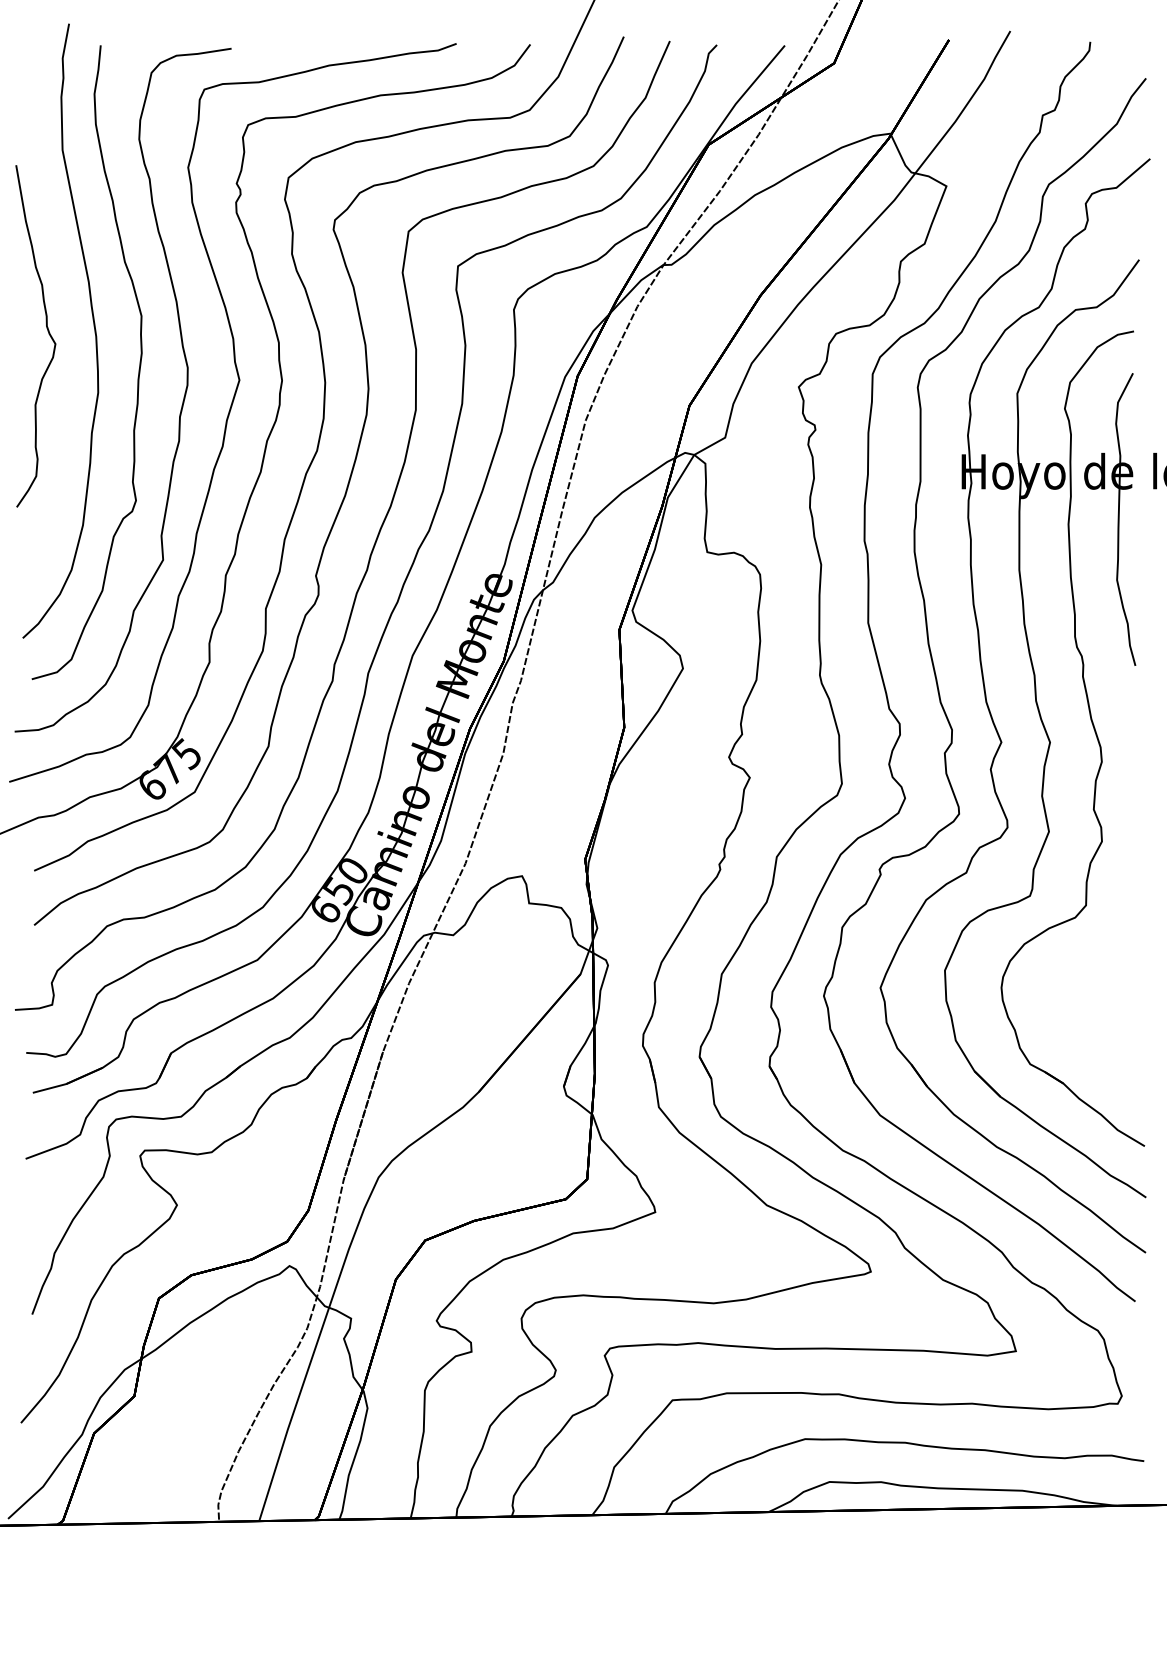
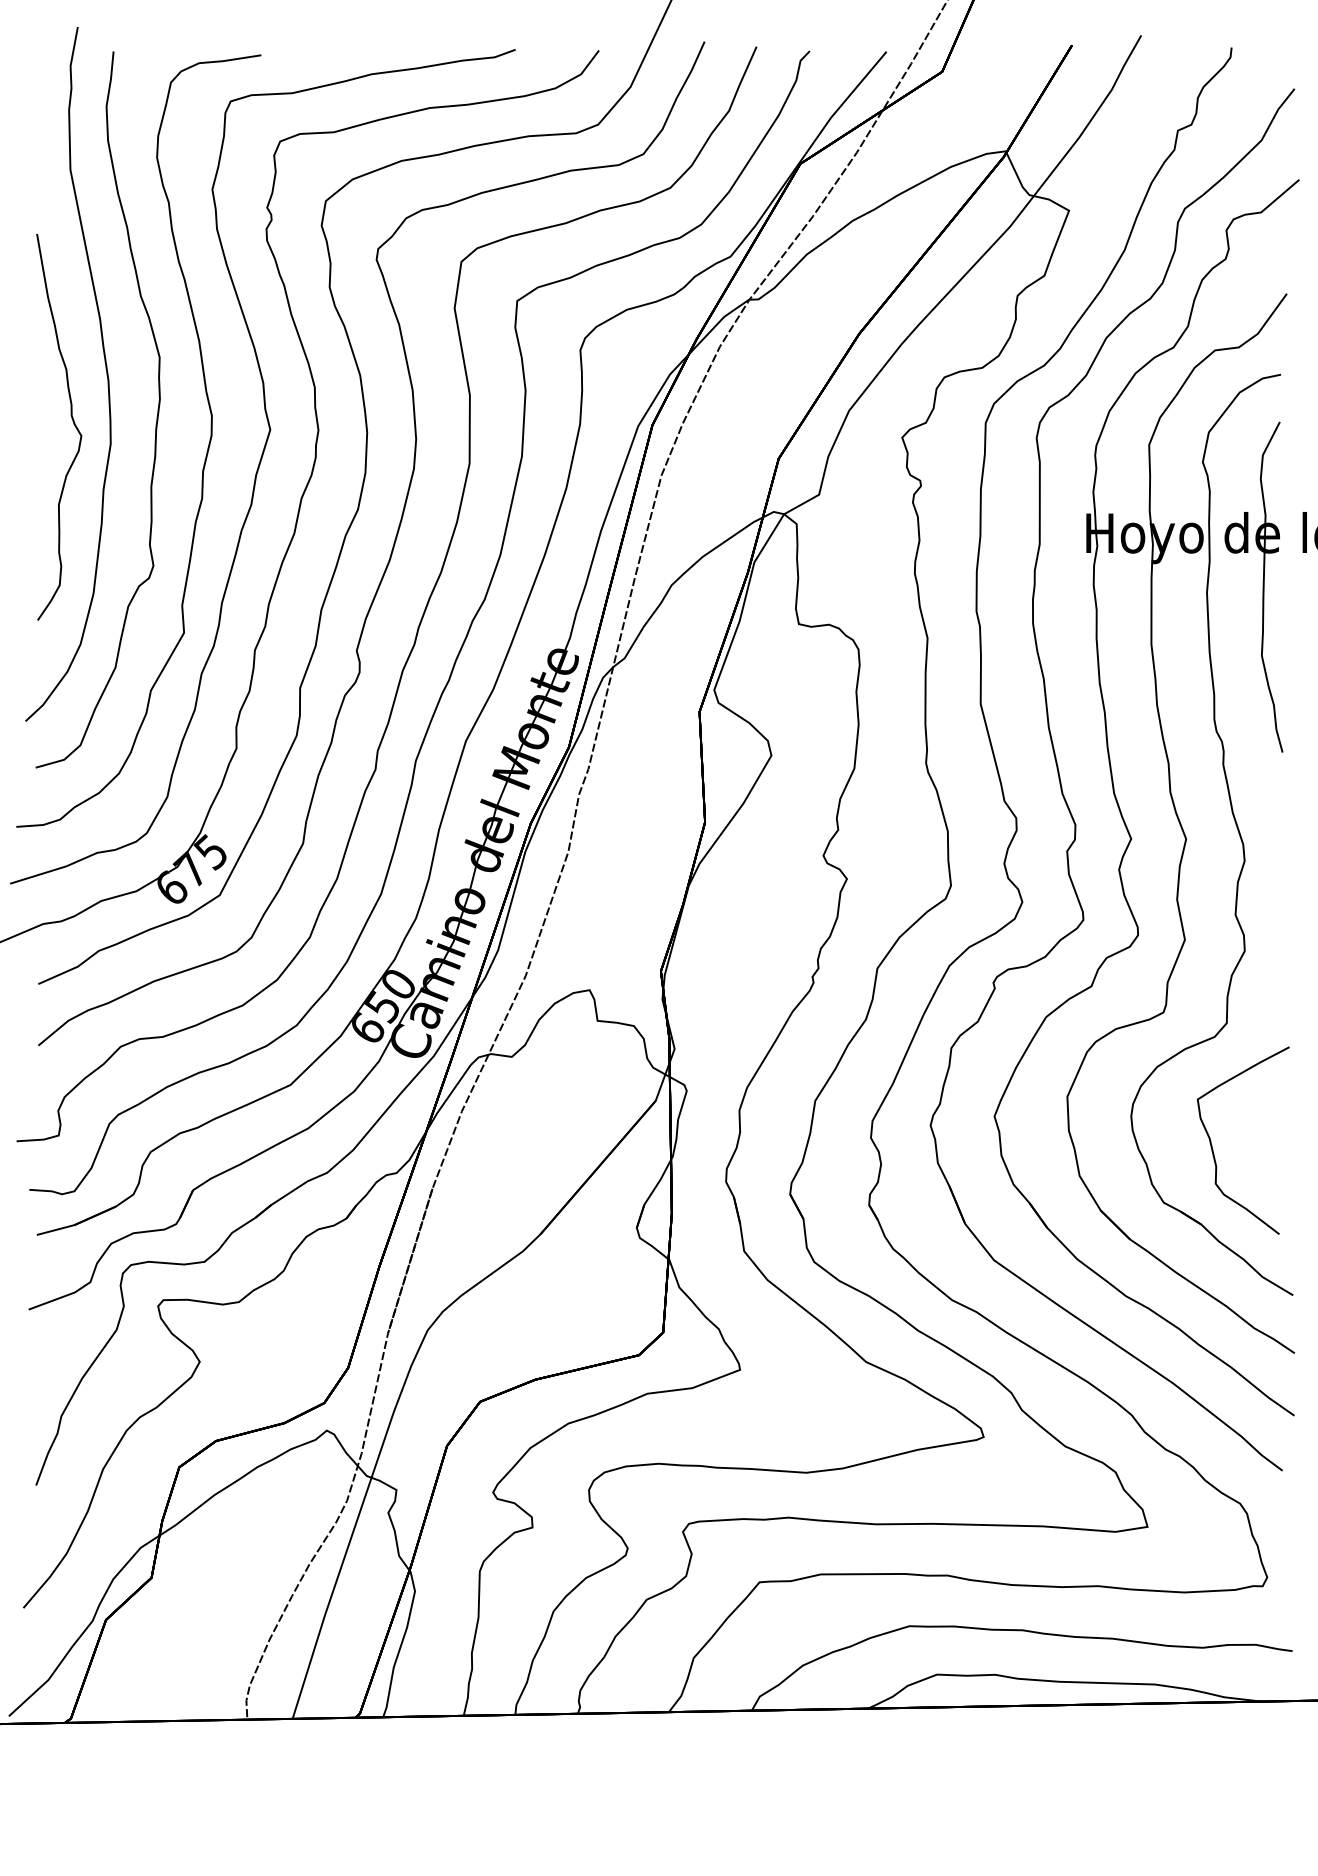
curve: (47, 331) -> (72, 421), moved
curve: (1074, 1017) -> (1213, 1149), added

